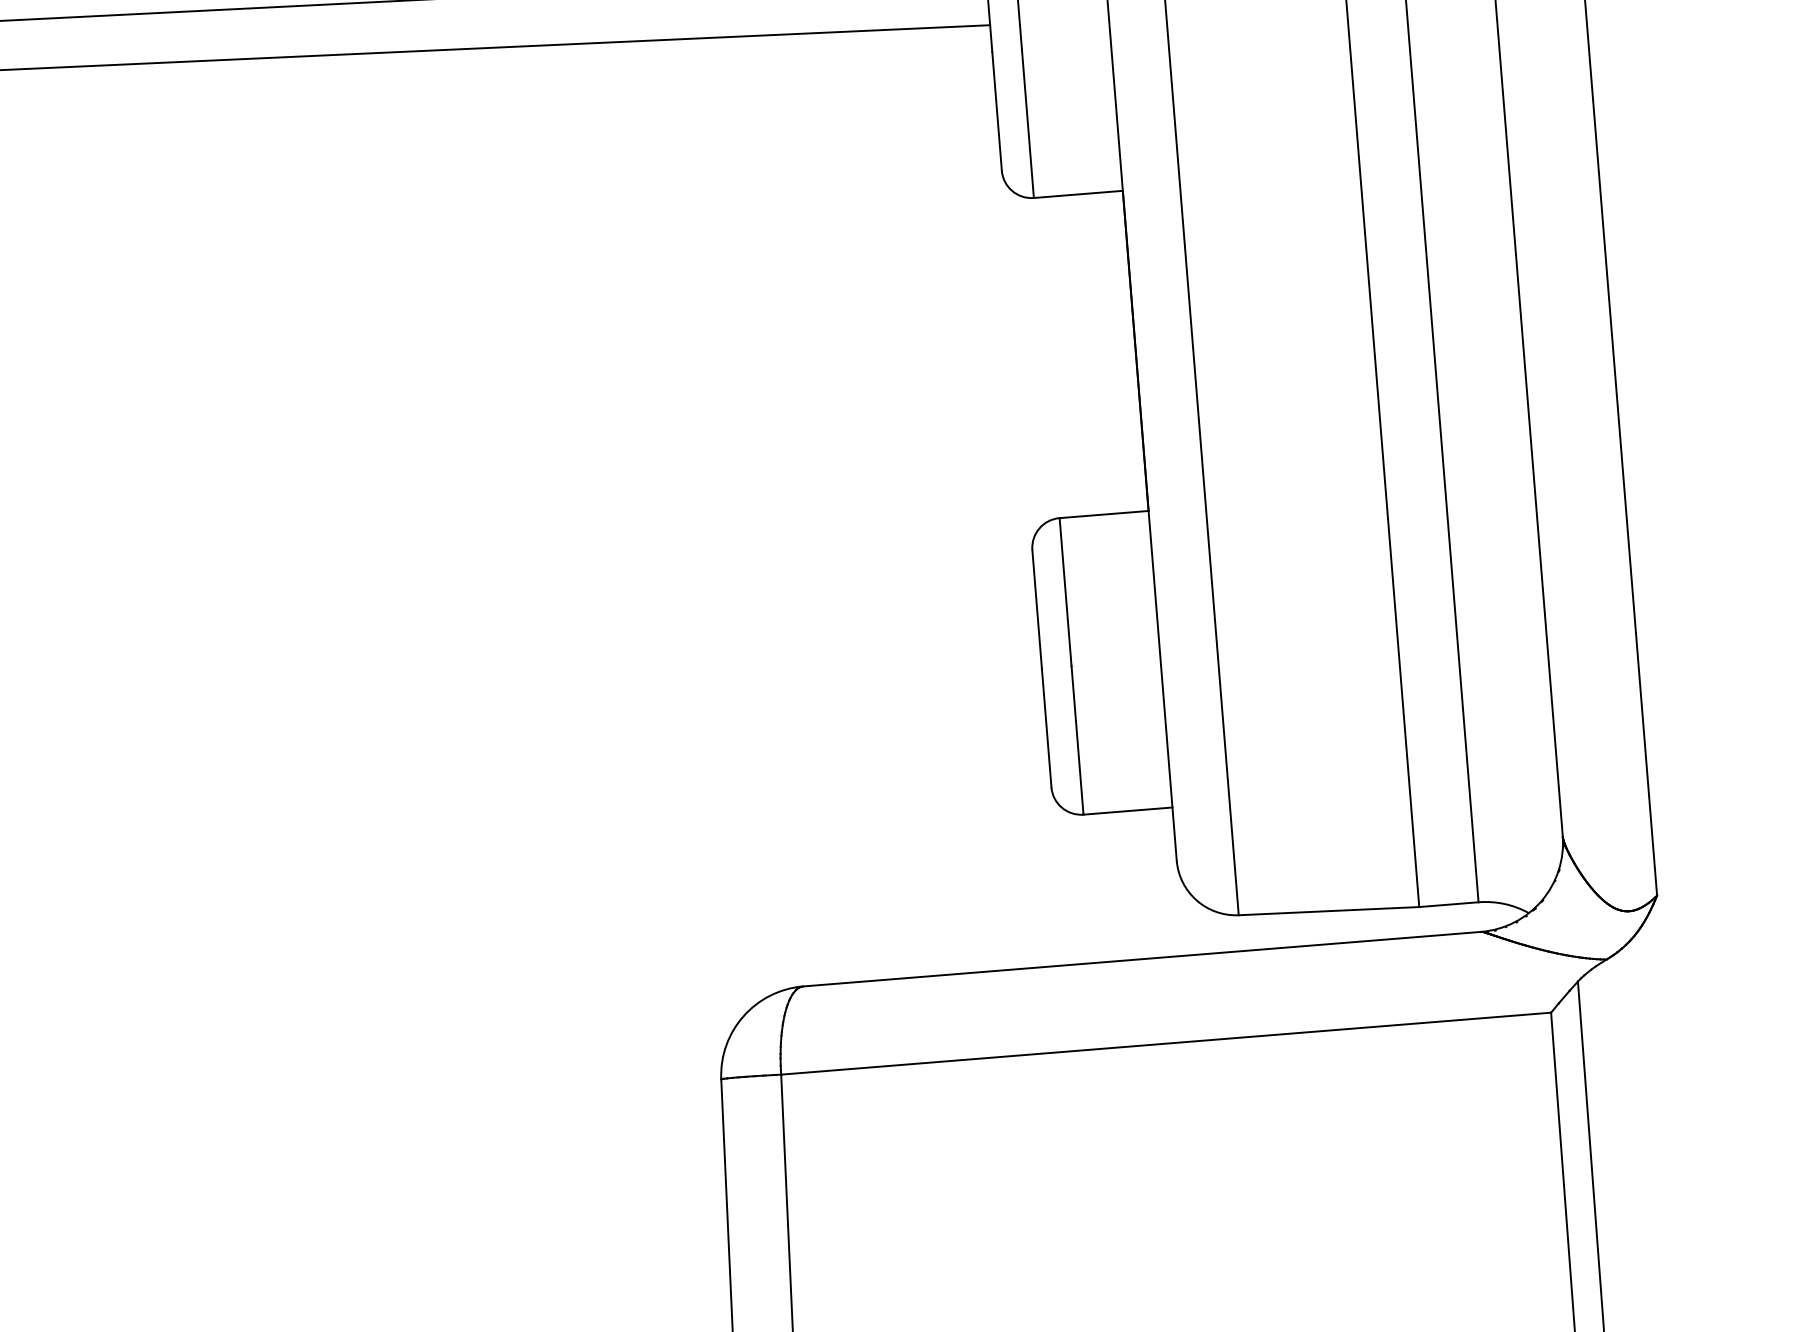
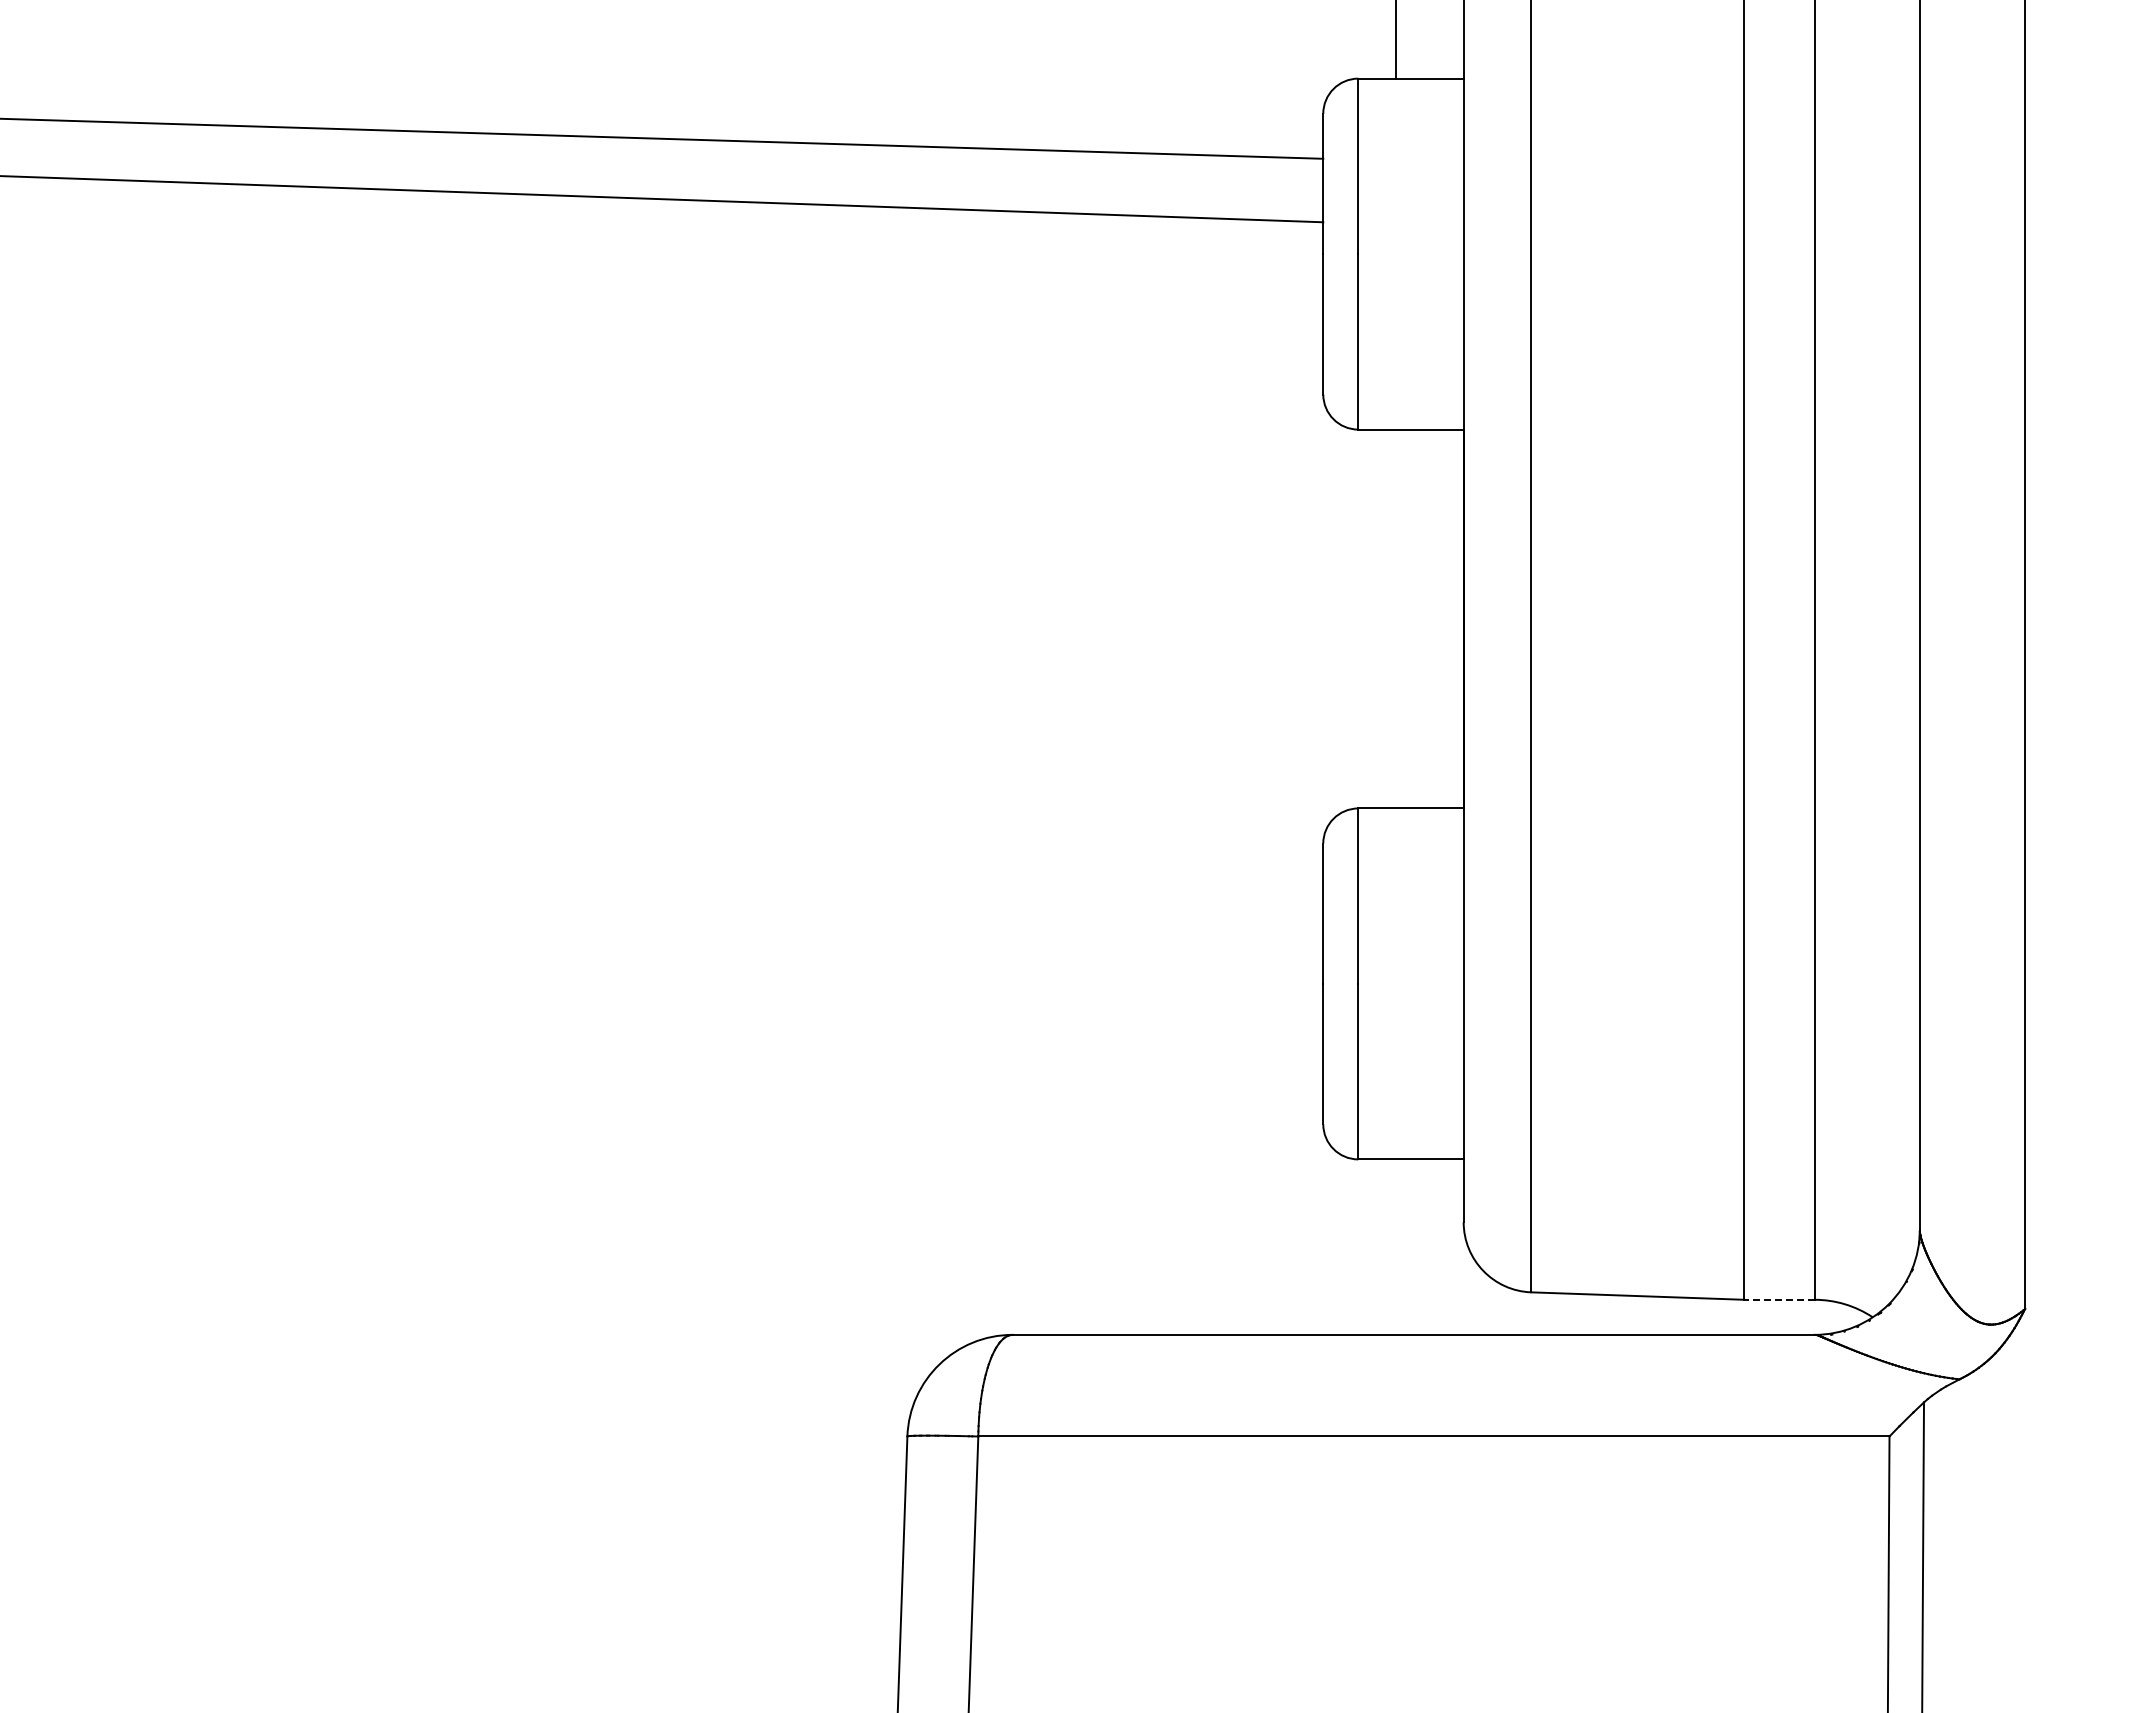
line: (1448, 904) -> (1779, 1299), solid -> dashed

